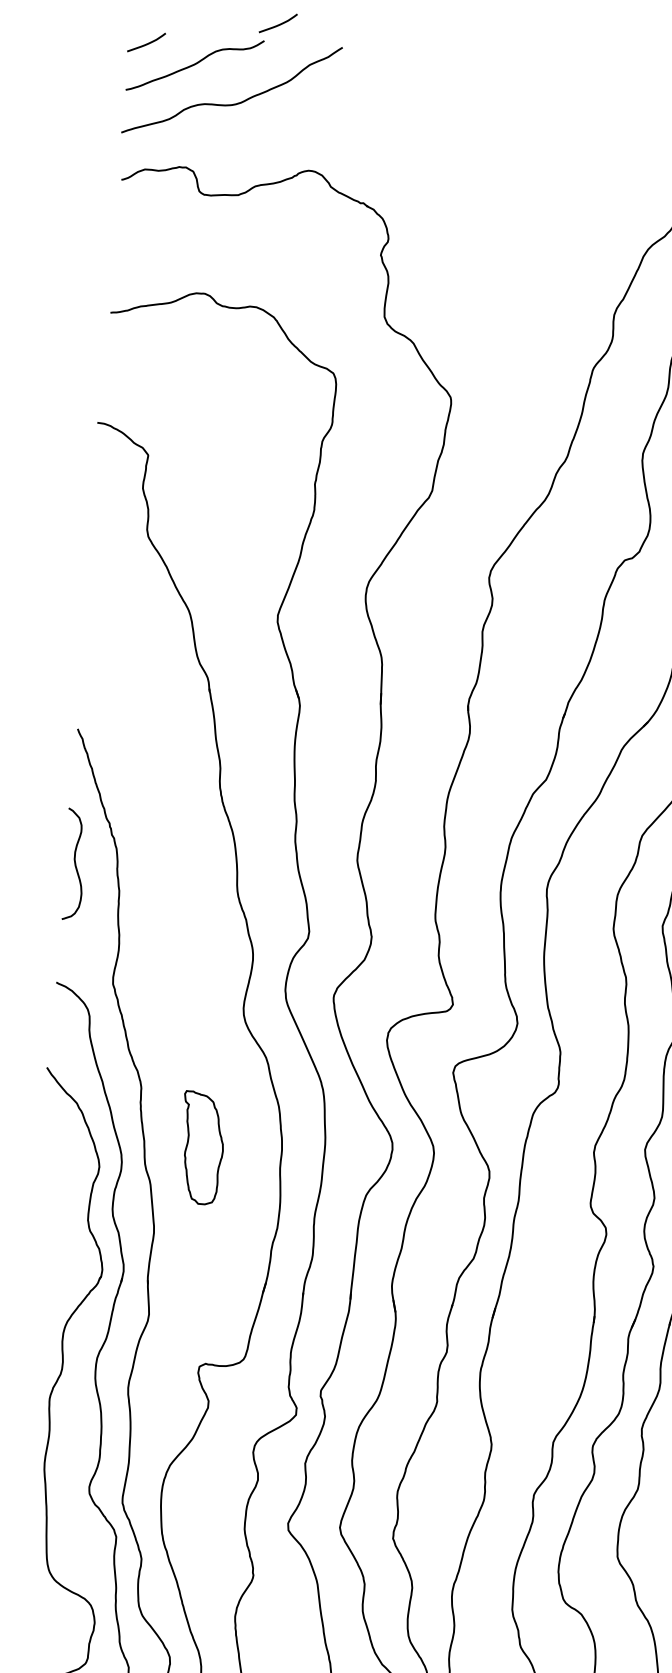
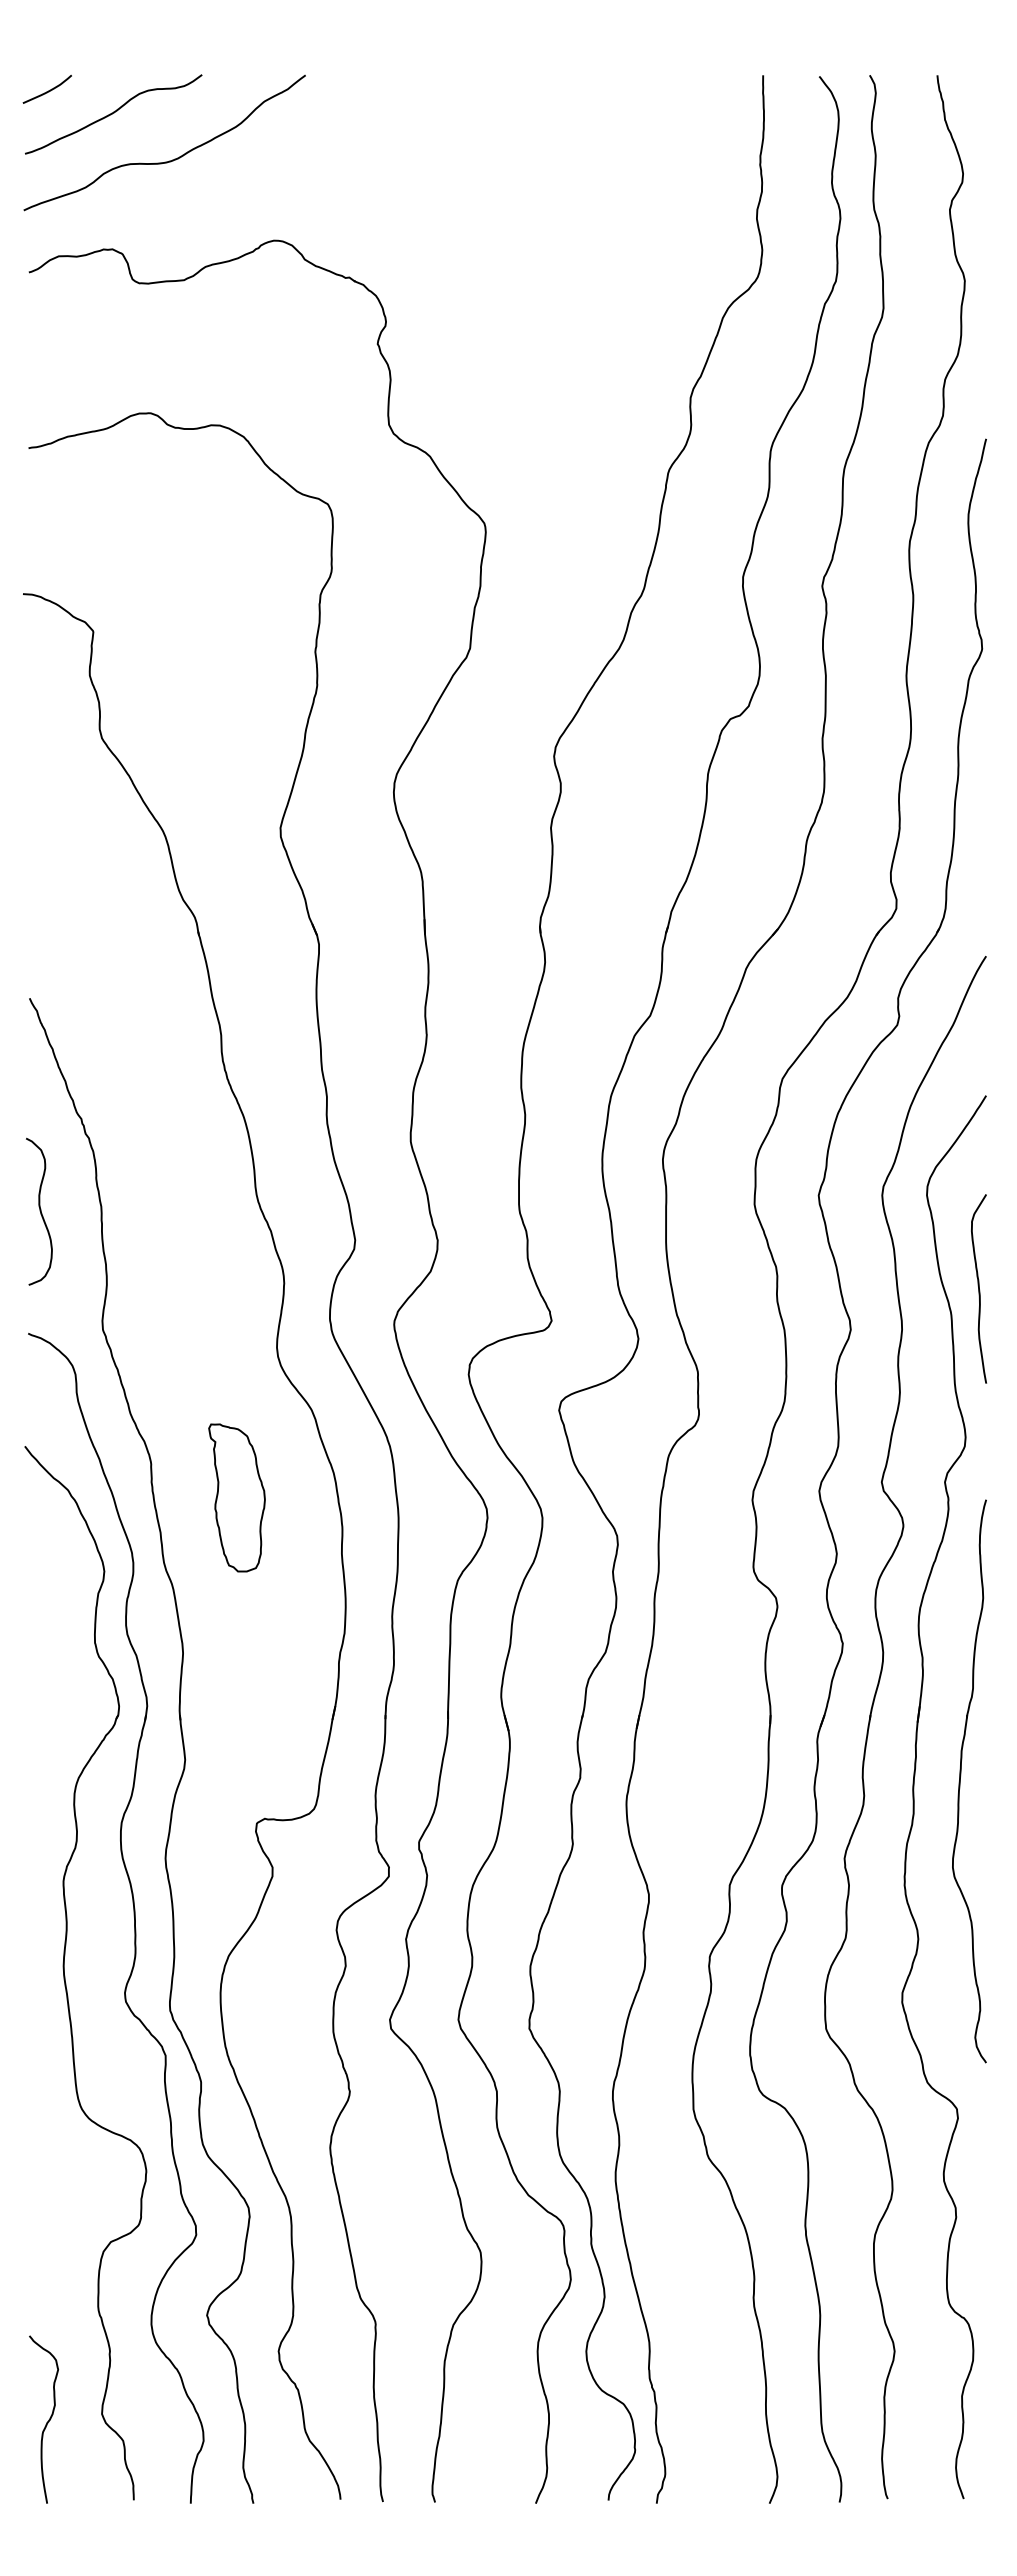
curve: (279, 24) -> (219, 51), removed
curve: (74, 864) -> (39, 1211), moved
part: (201, 1147) -> (236, 1497), moved

